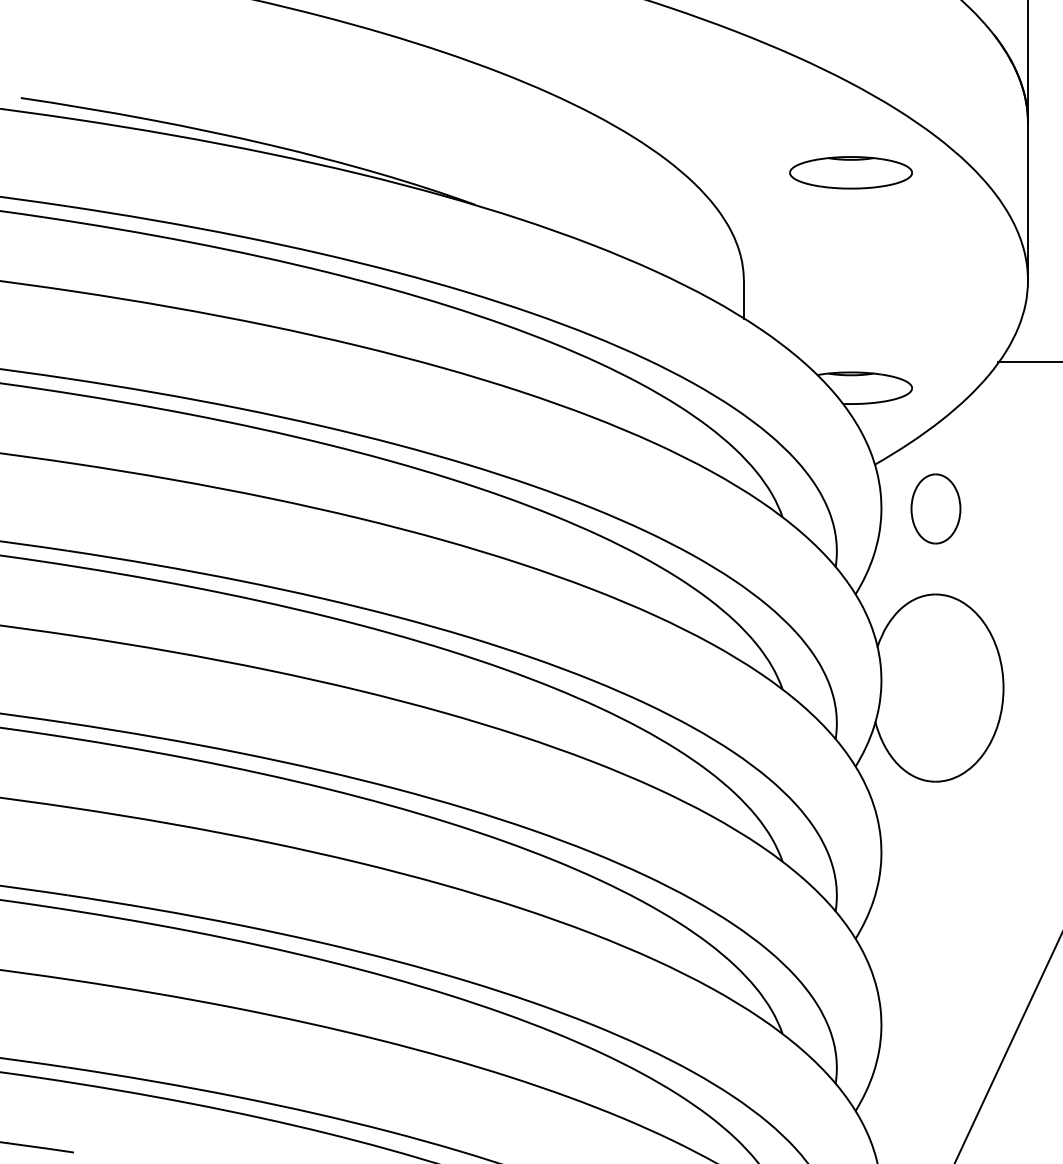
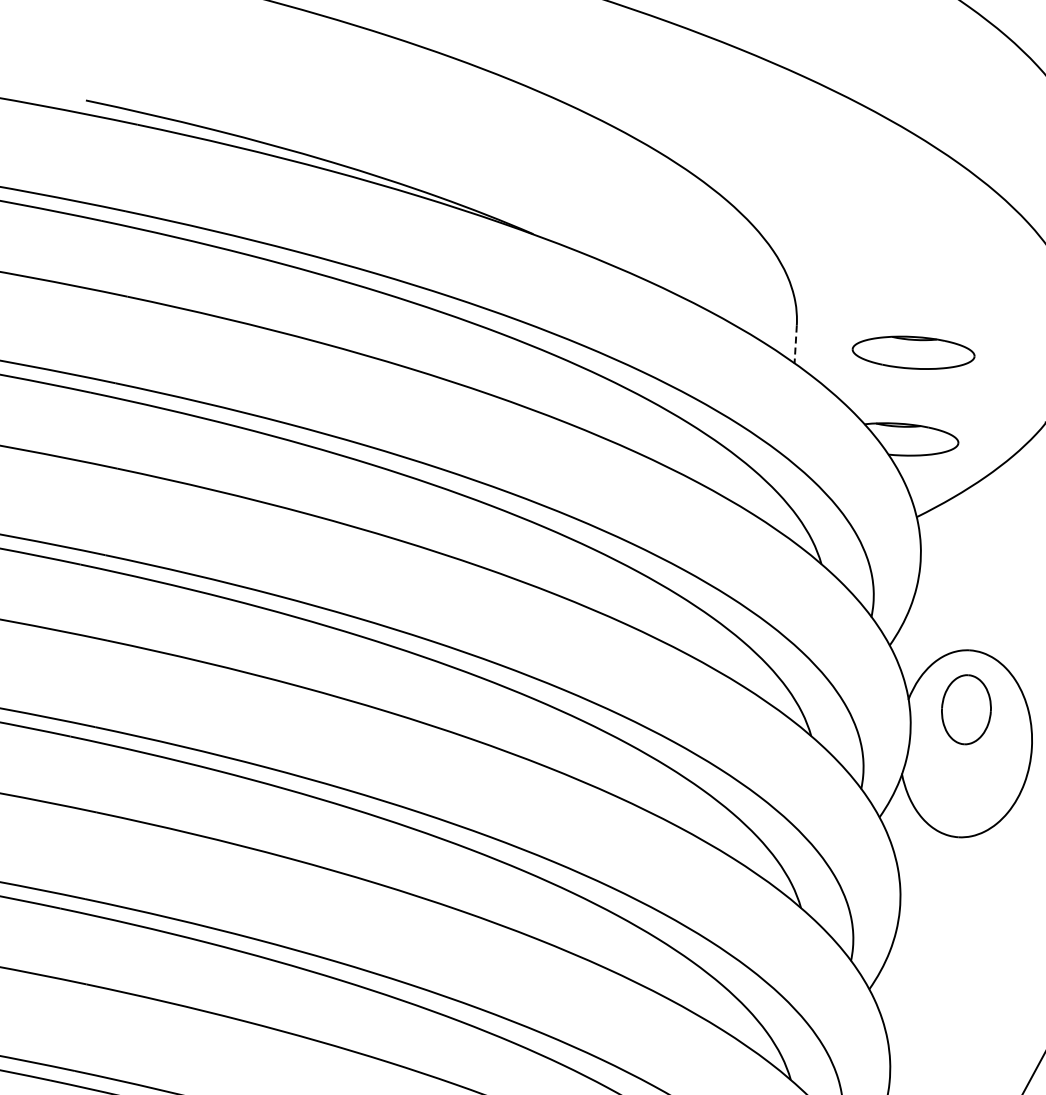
part: (850, 172) -> (913, 352), moved
line: (743, 300) -> (795, 345), solid -> dashed
part: (935, 508) -> (966, 709), moved

